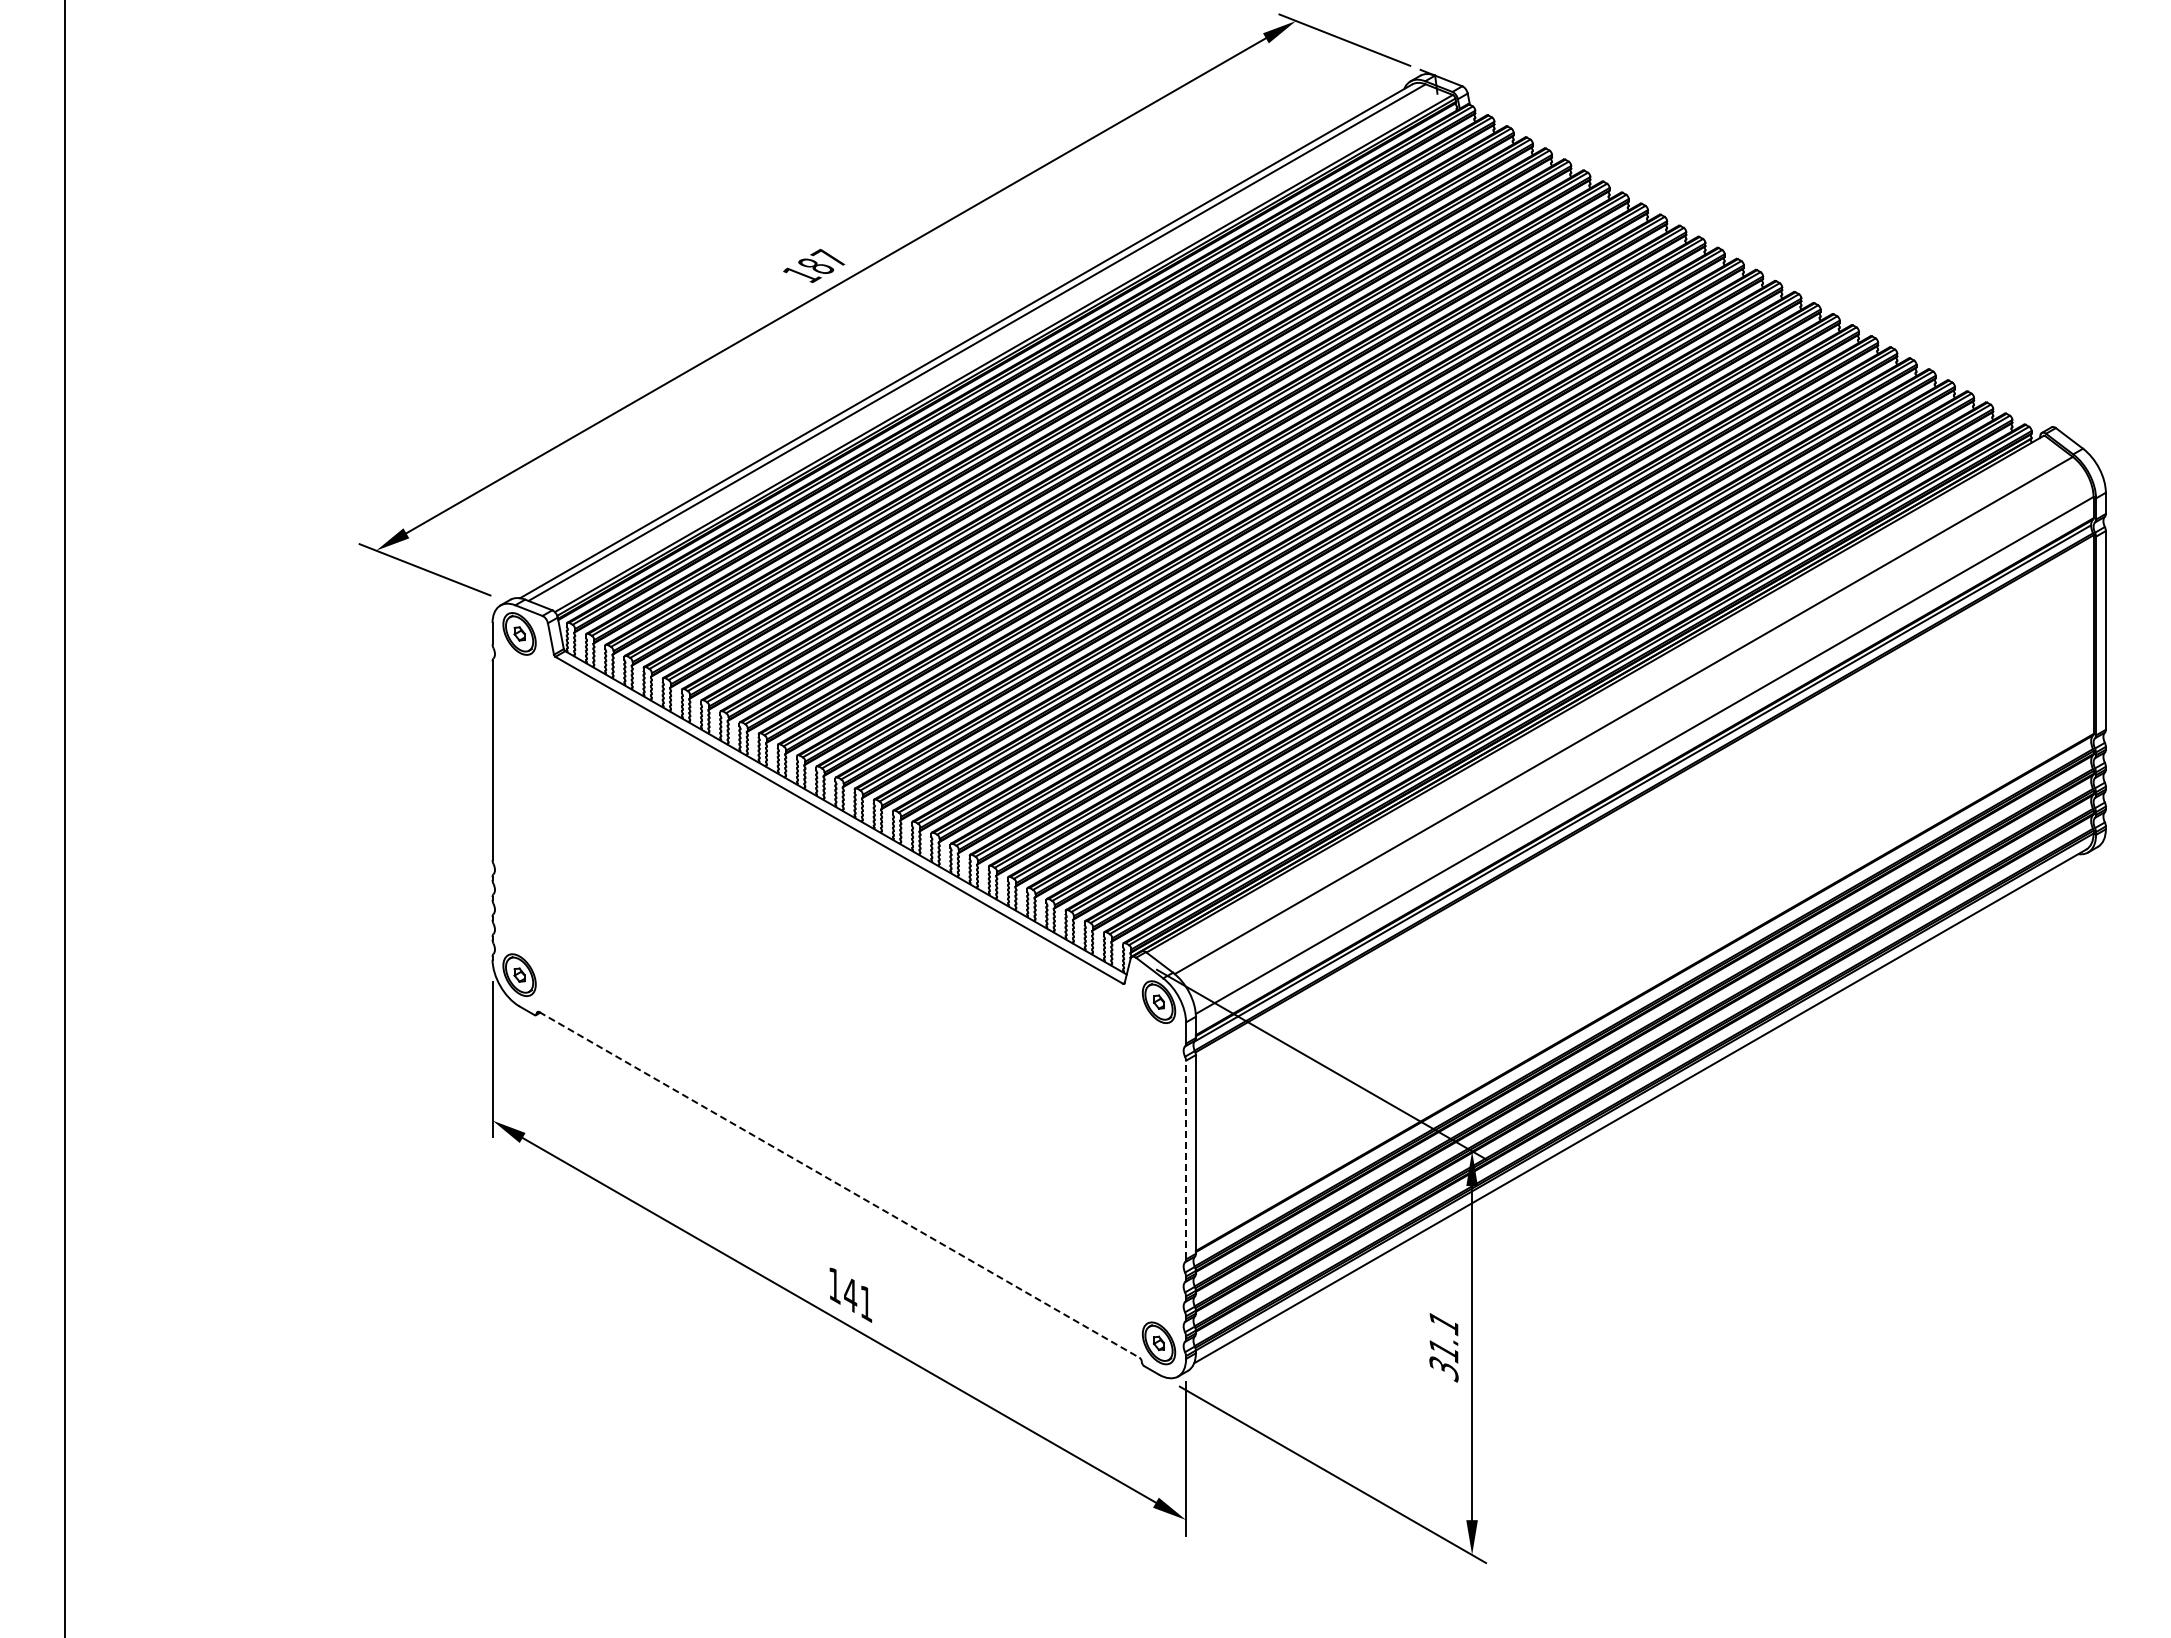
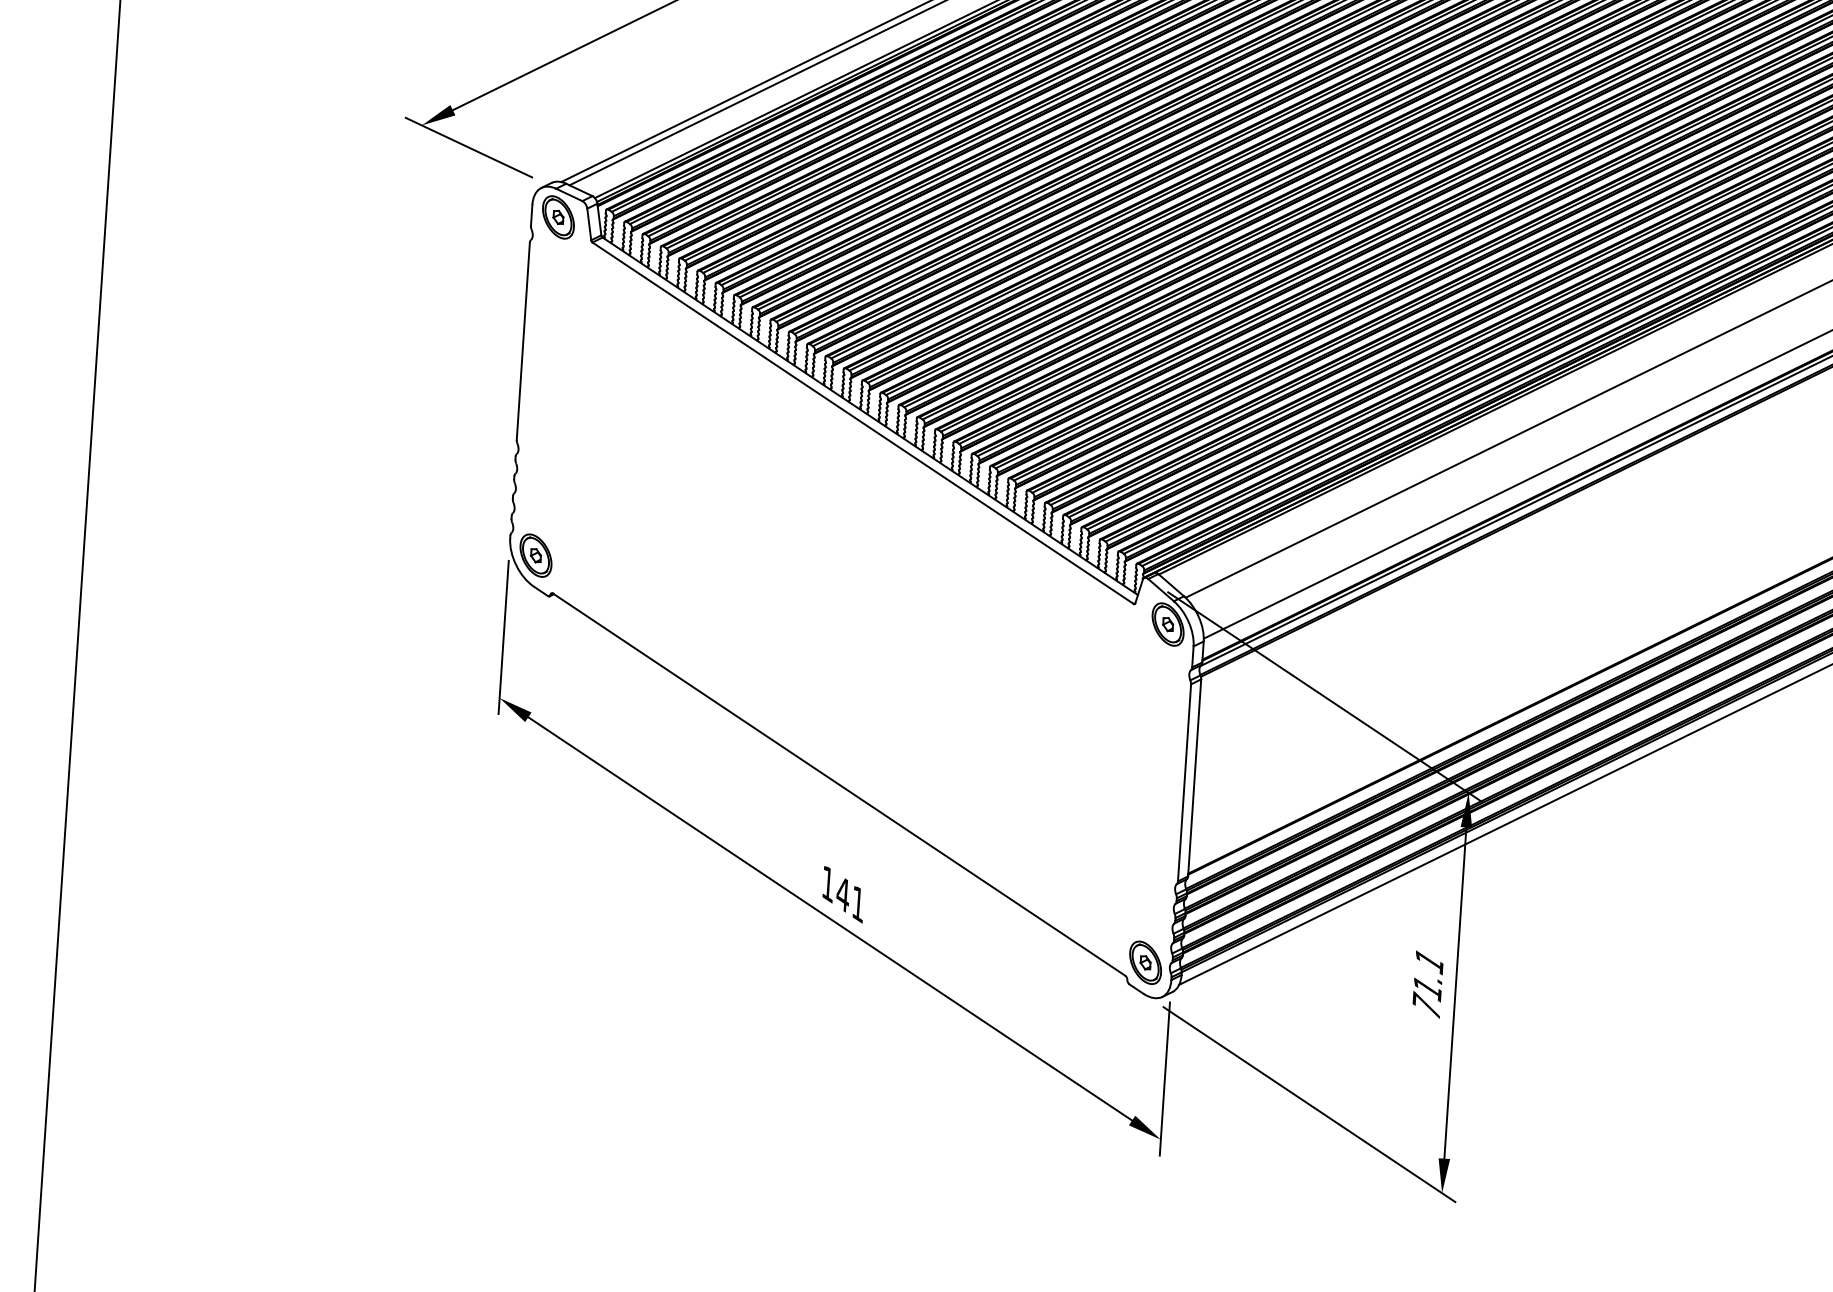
line: (1186, 1159) -> (1184, 782), dashed -> solid
line: (839, 1185) -> (839, 785), dashed -> solid
text: (1443, 1367) -> (1426, 1005), 31.1 -> 71.1

